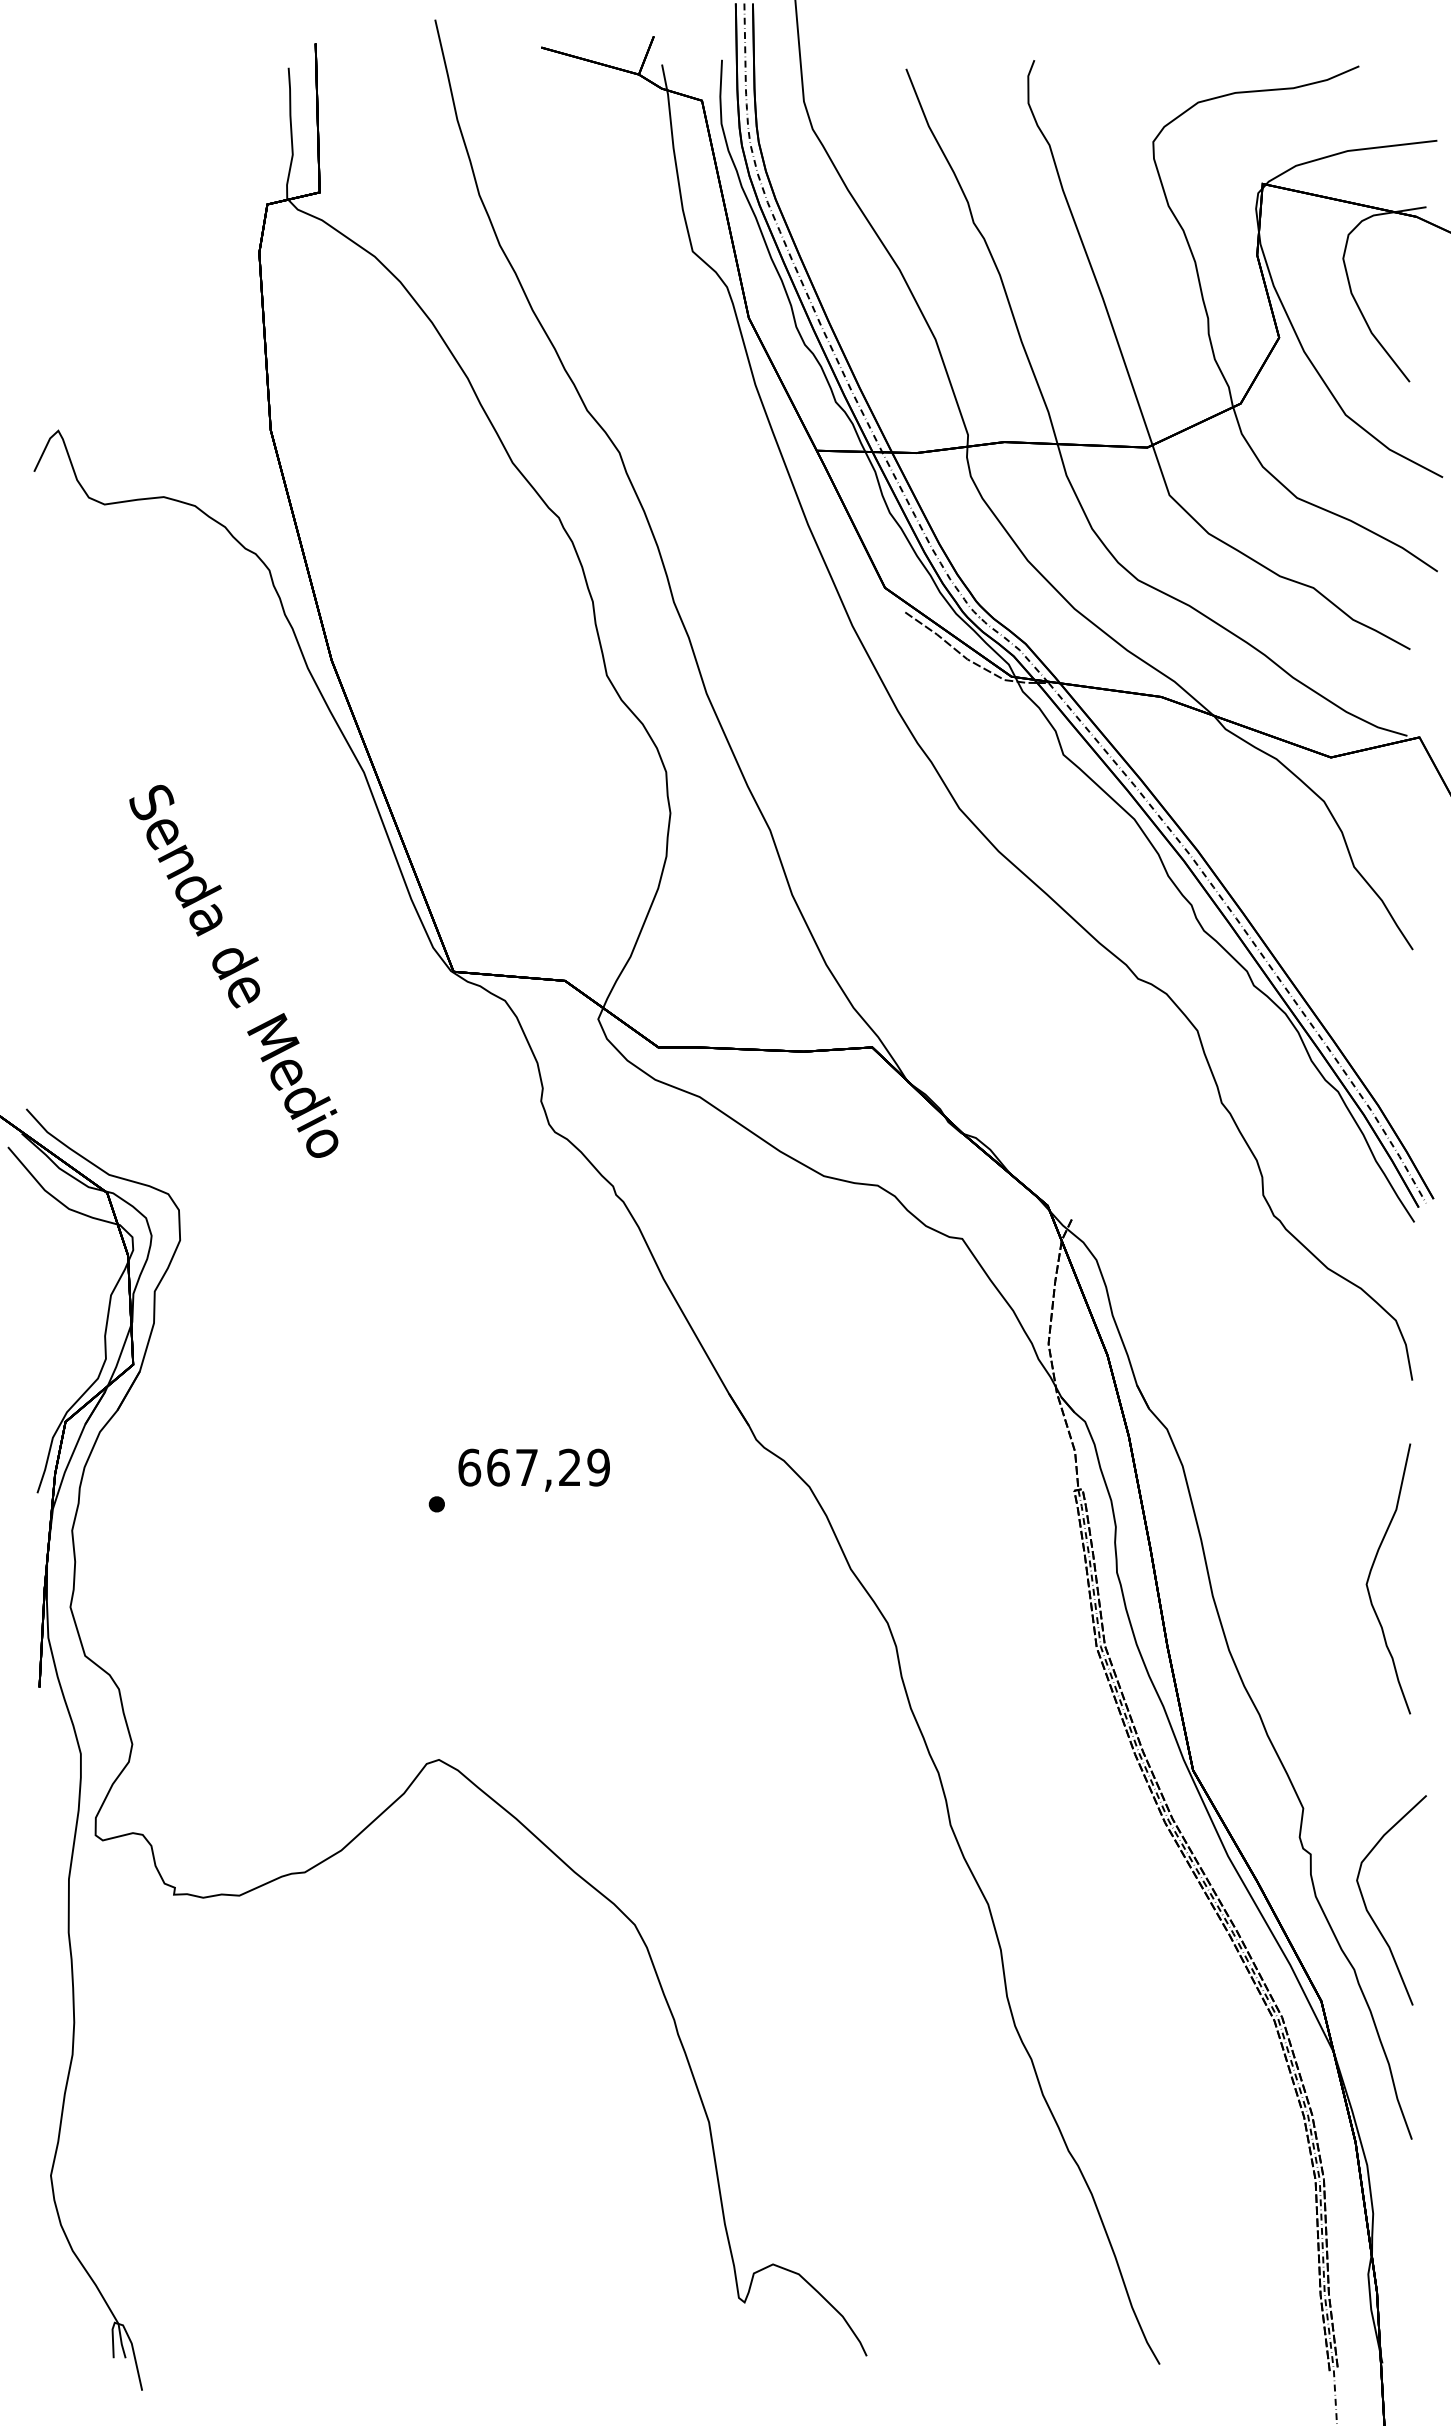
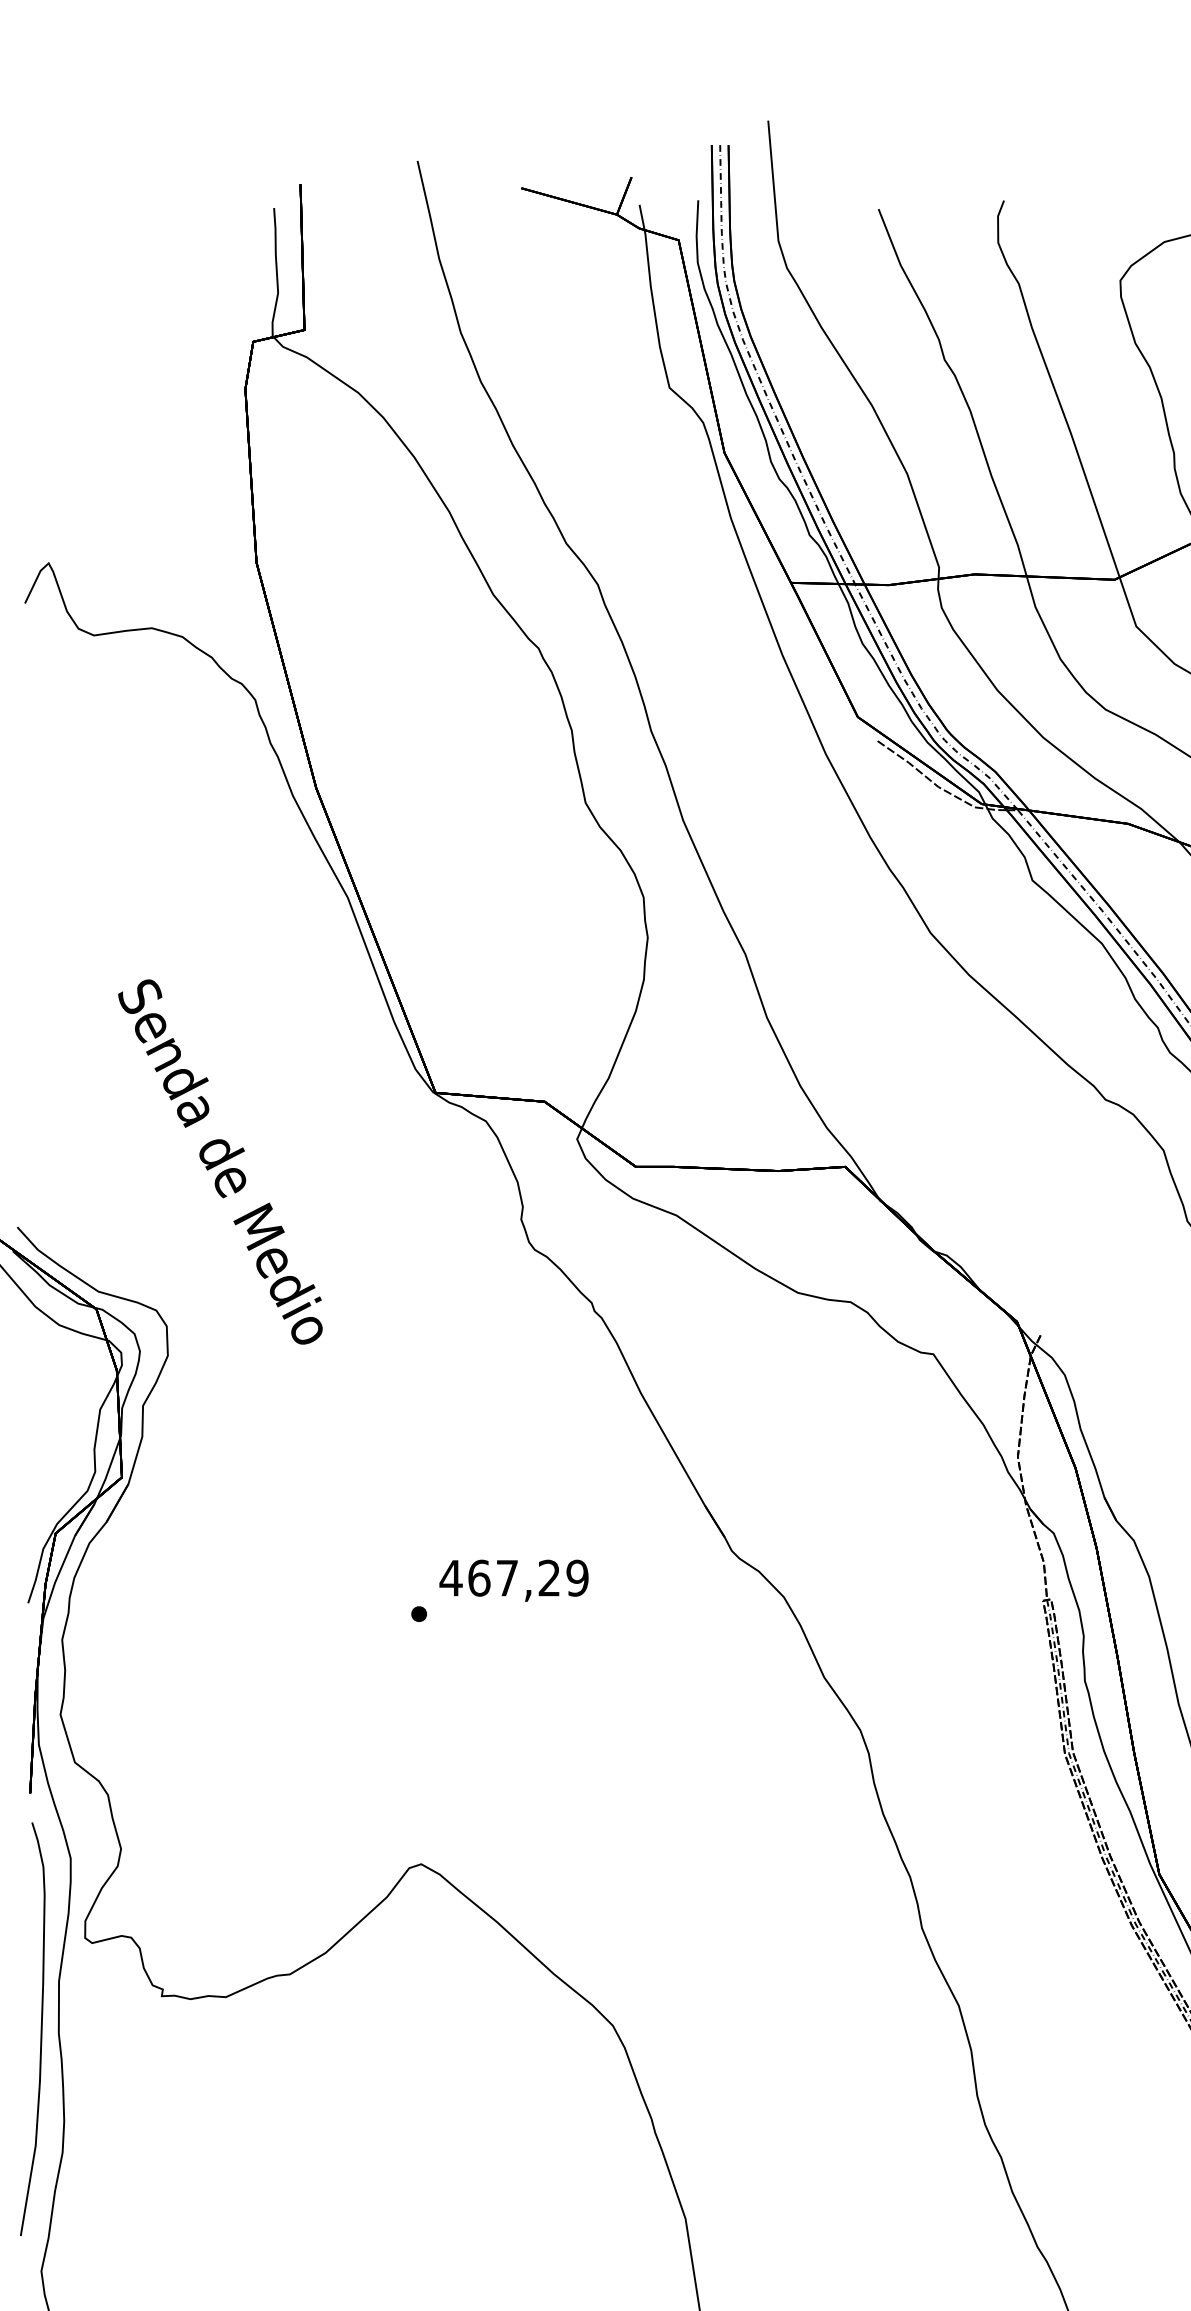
text: (233, 970) -> (220, 1161), moved
text: (469, 1467) -> (451, 1578), 667,29 -> 467,29
curve: (50, 1928) -> (40, 2029), added

